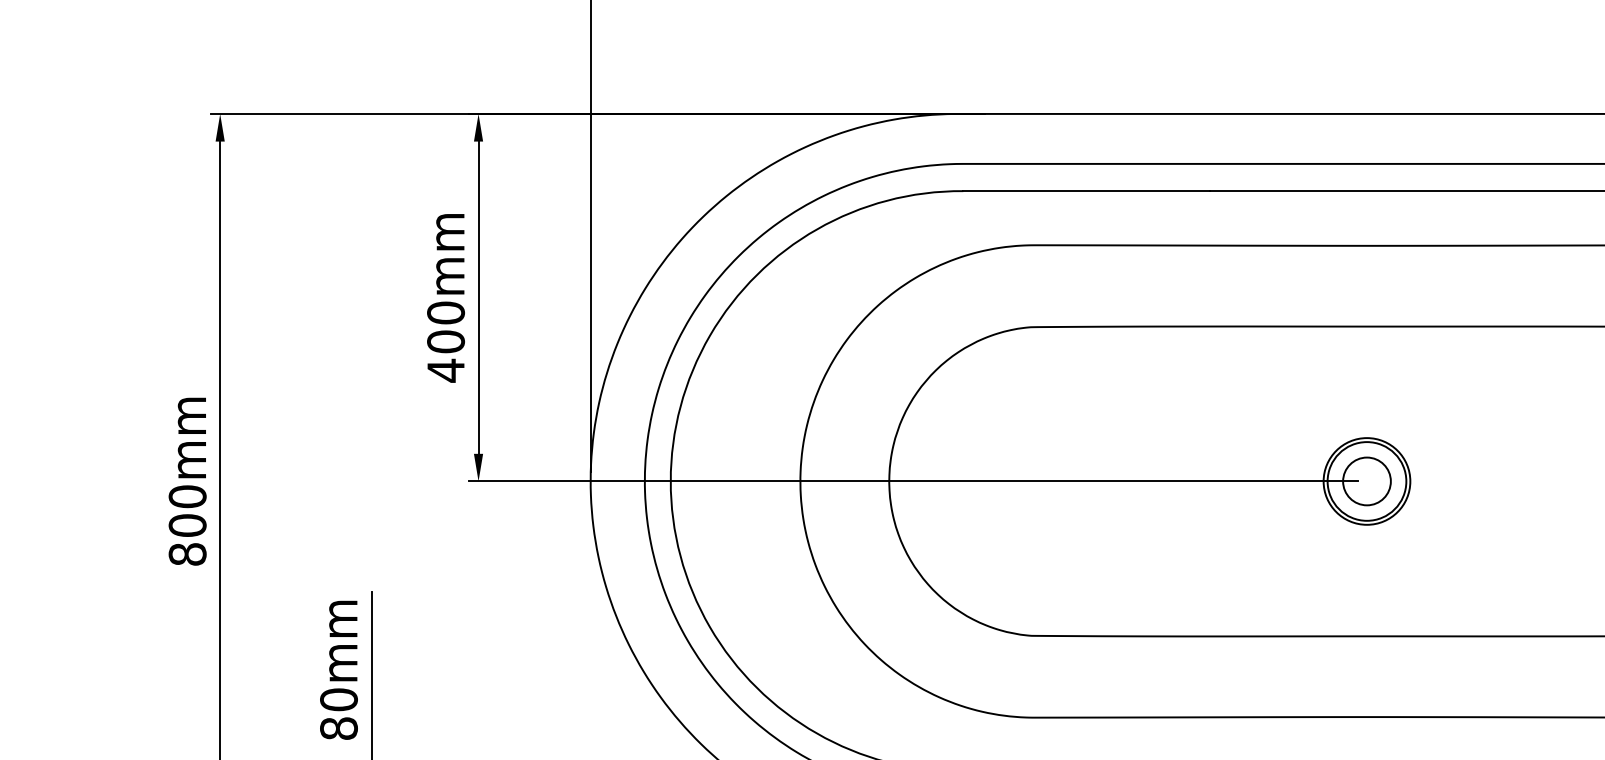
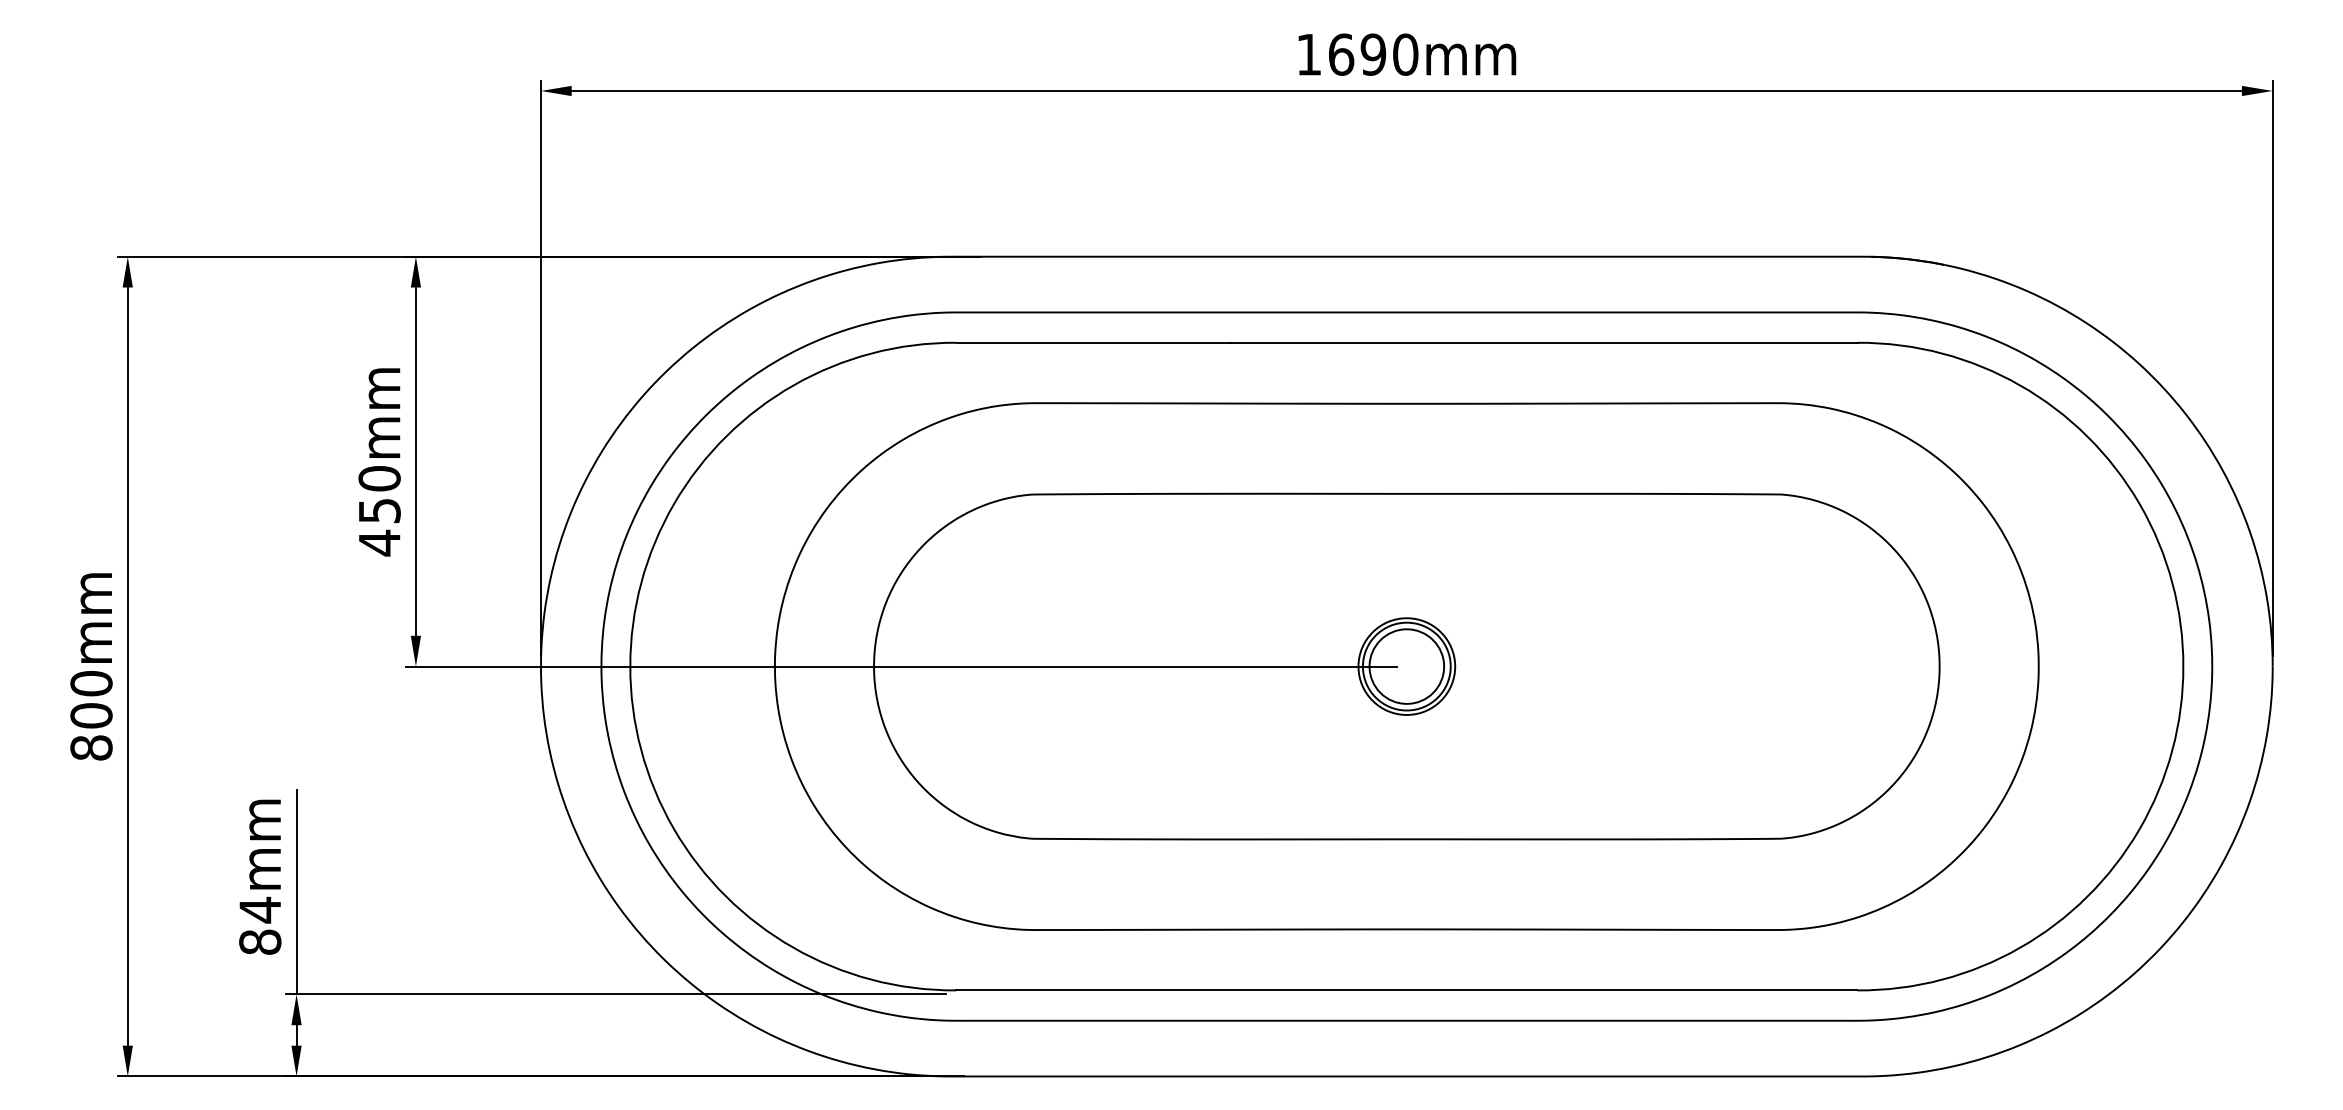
text: (445, 341) -> (379, 510), 400mm -> 450mm
circle: (1366, 481) -> (1406, 666), size x1.4
text: (339, 699) -> (260, 909), 80mm -> 84mm

